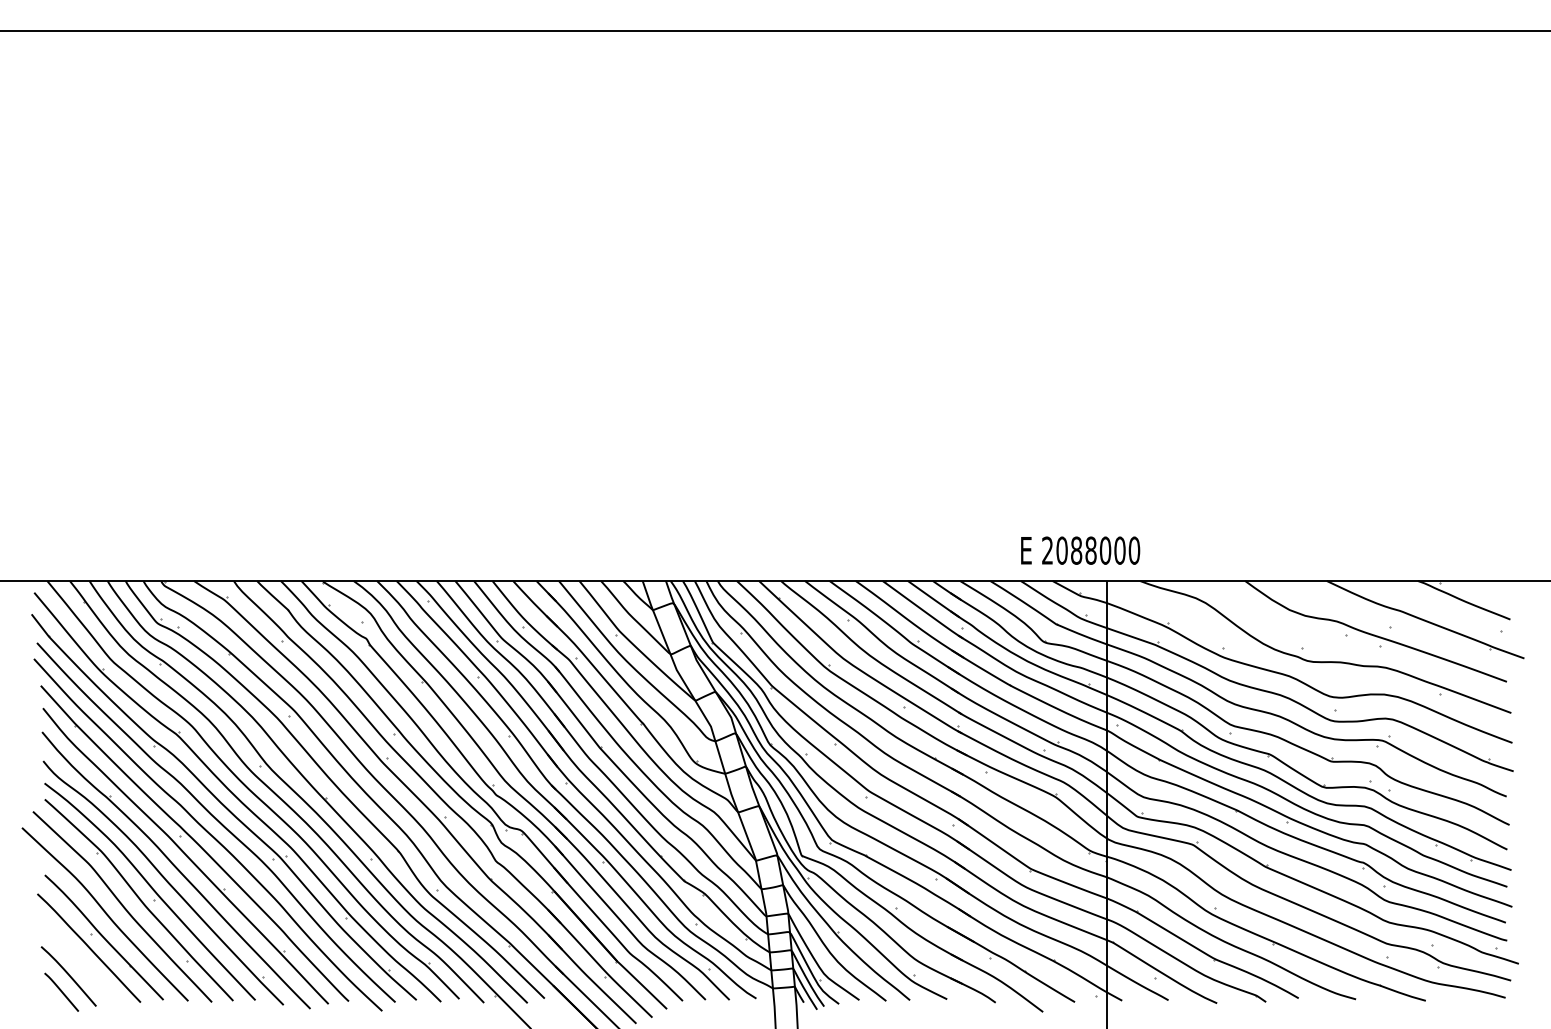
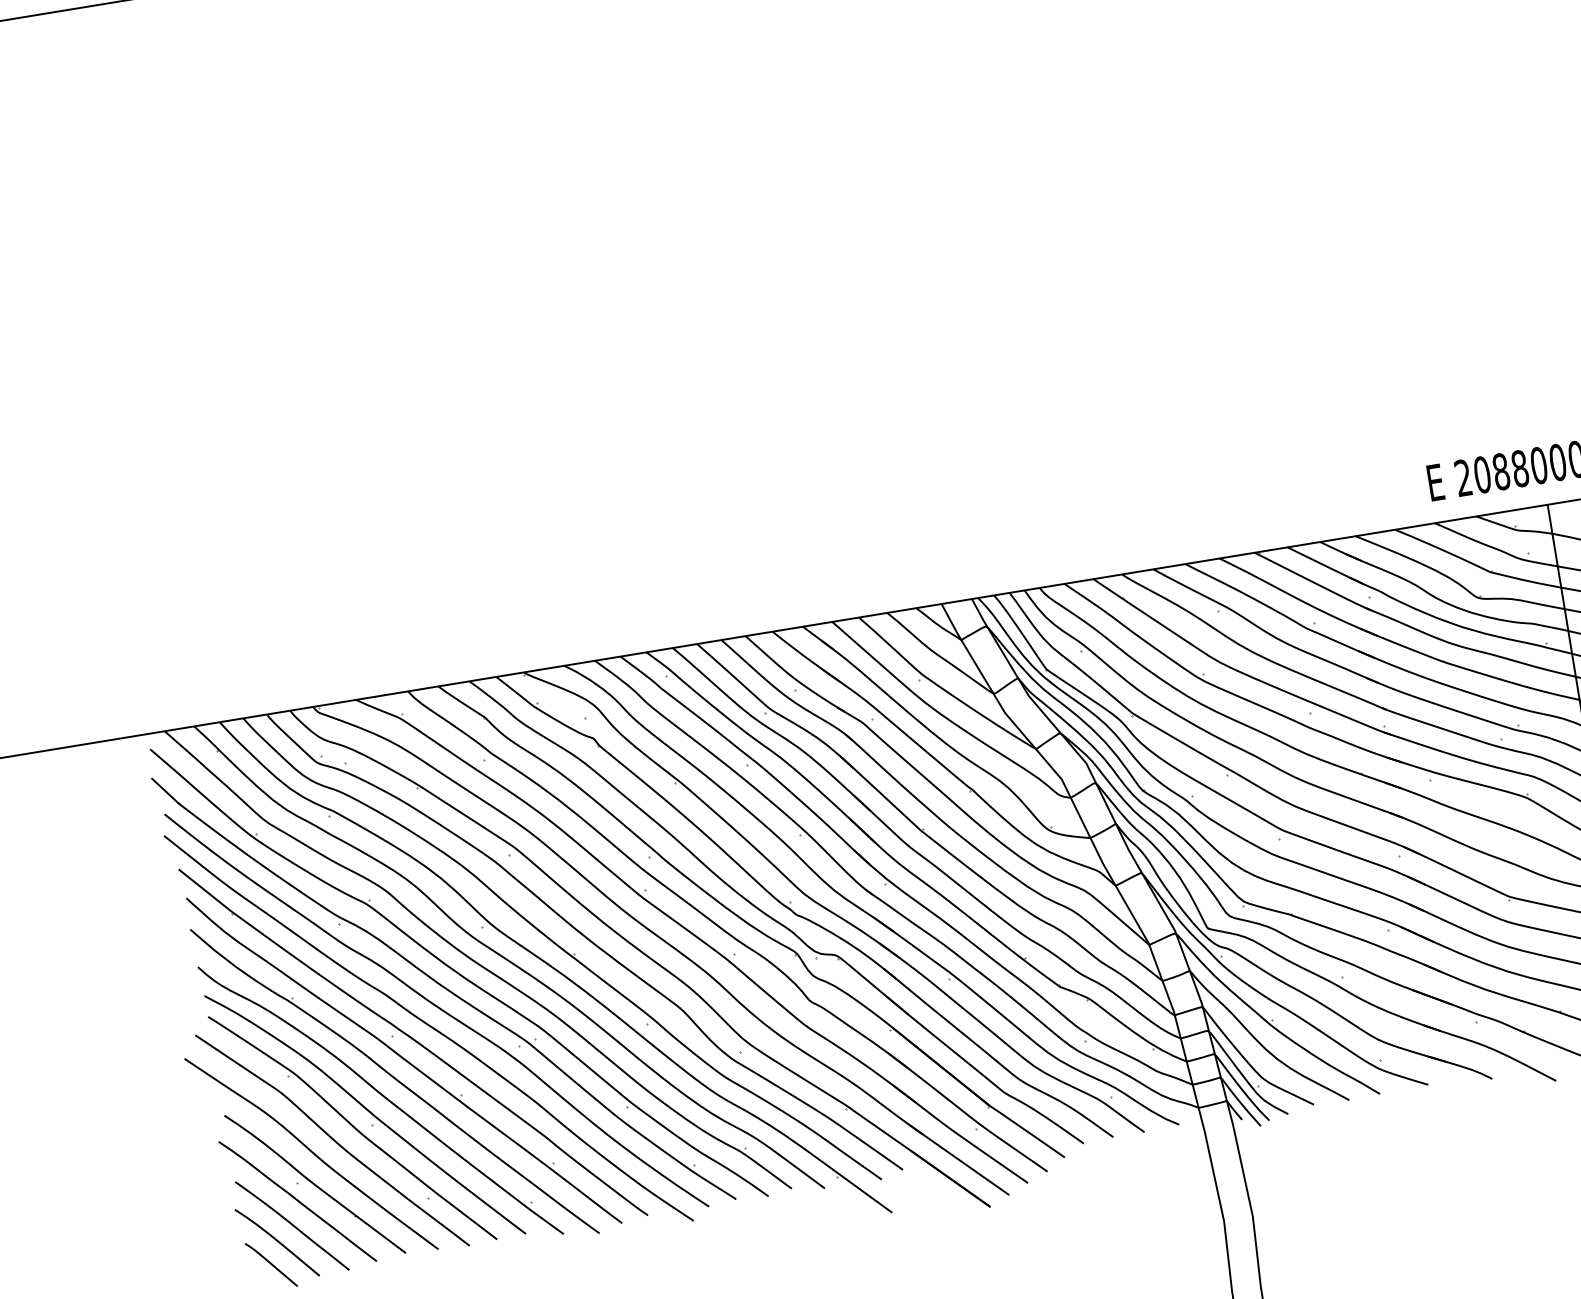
line: (81, 965) -> (291, 1225), added

